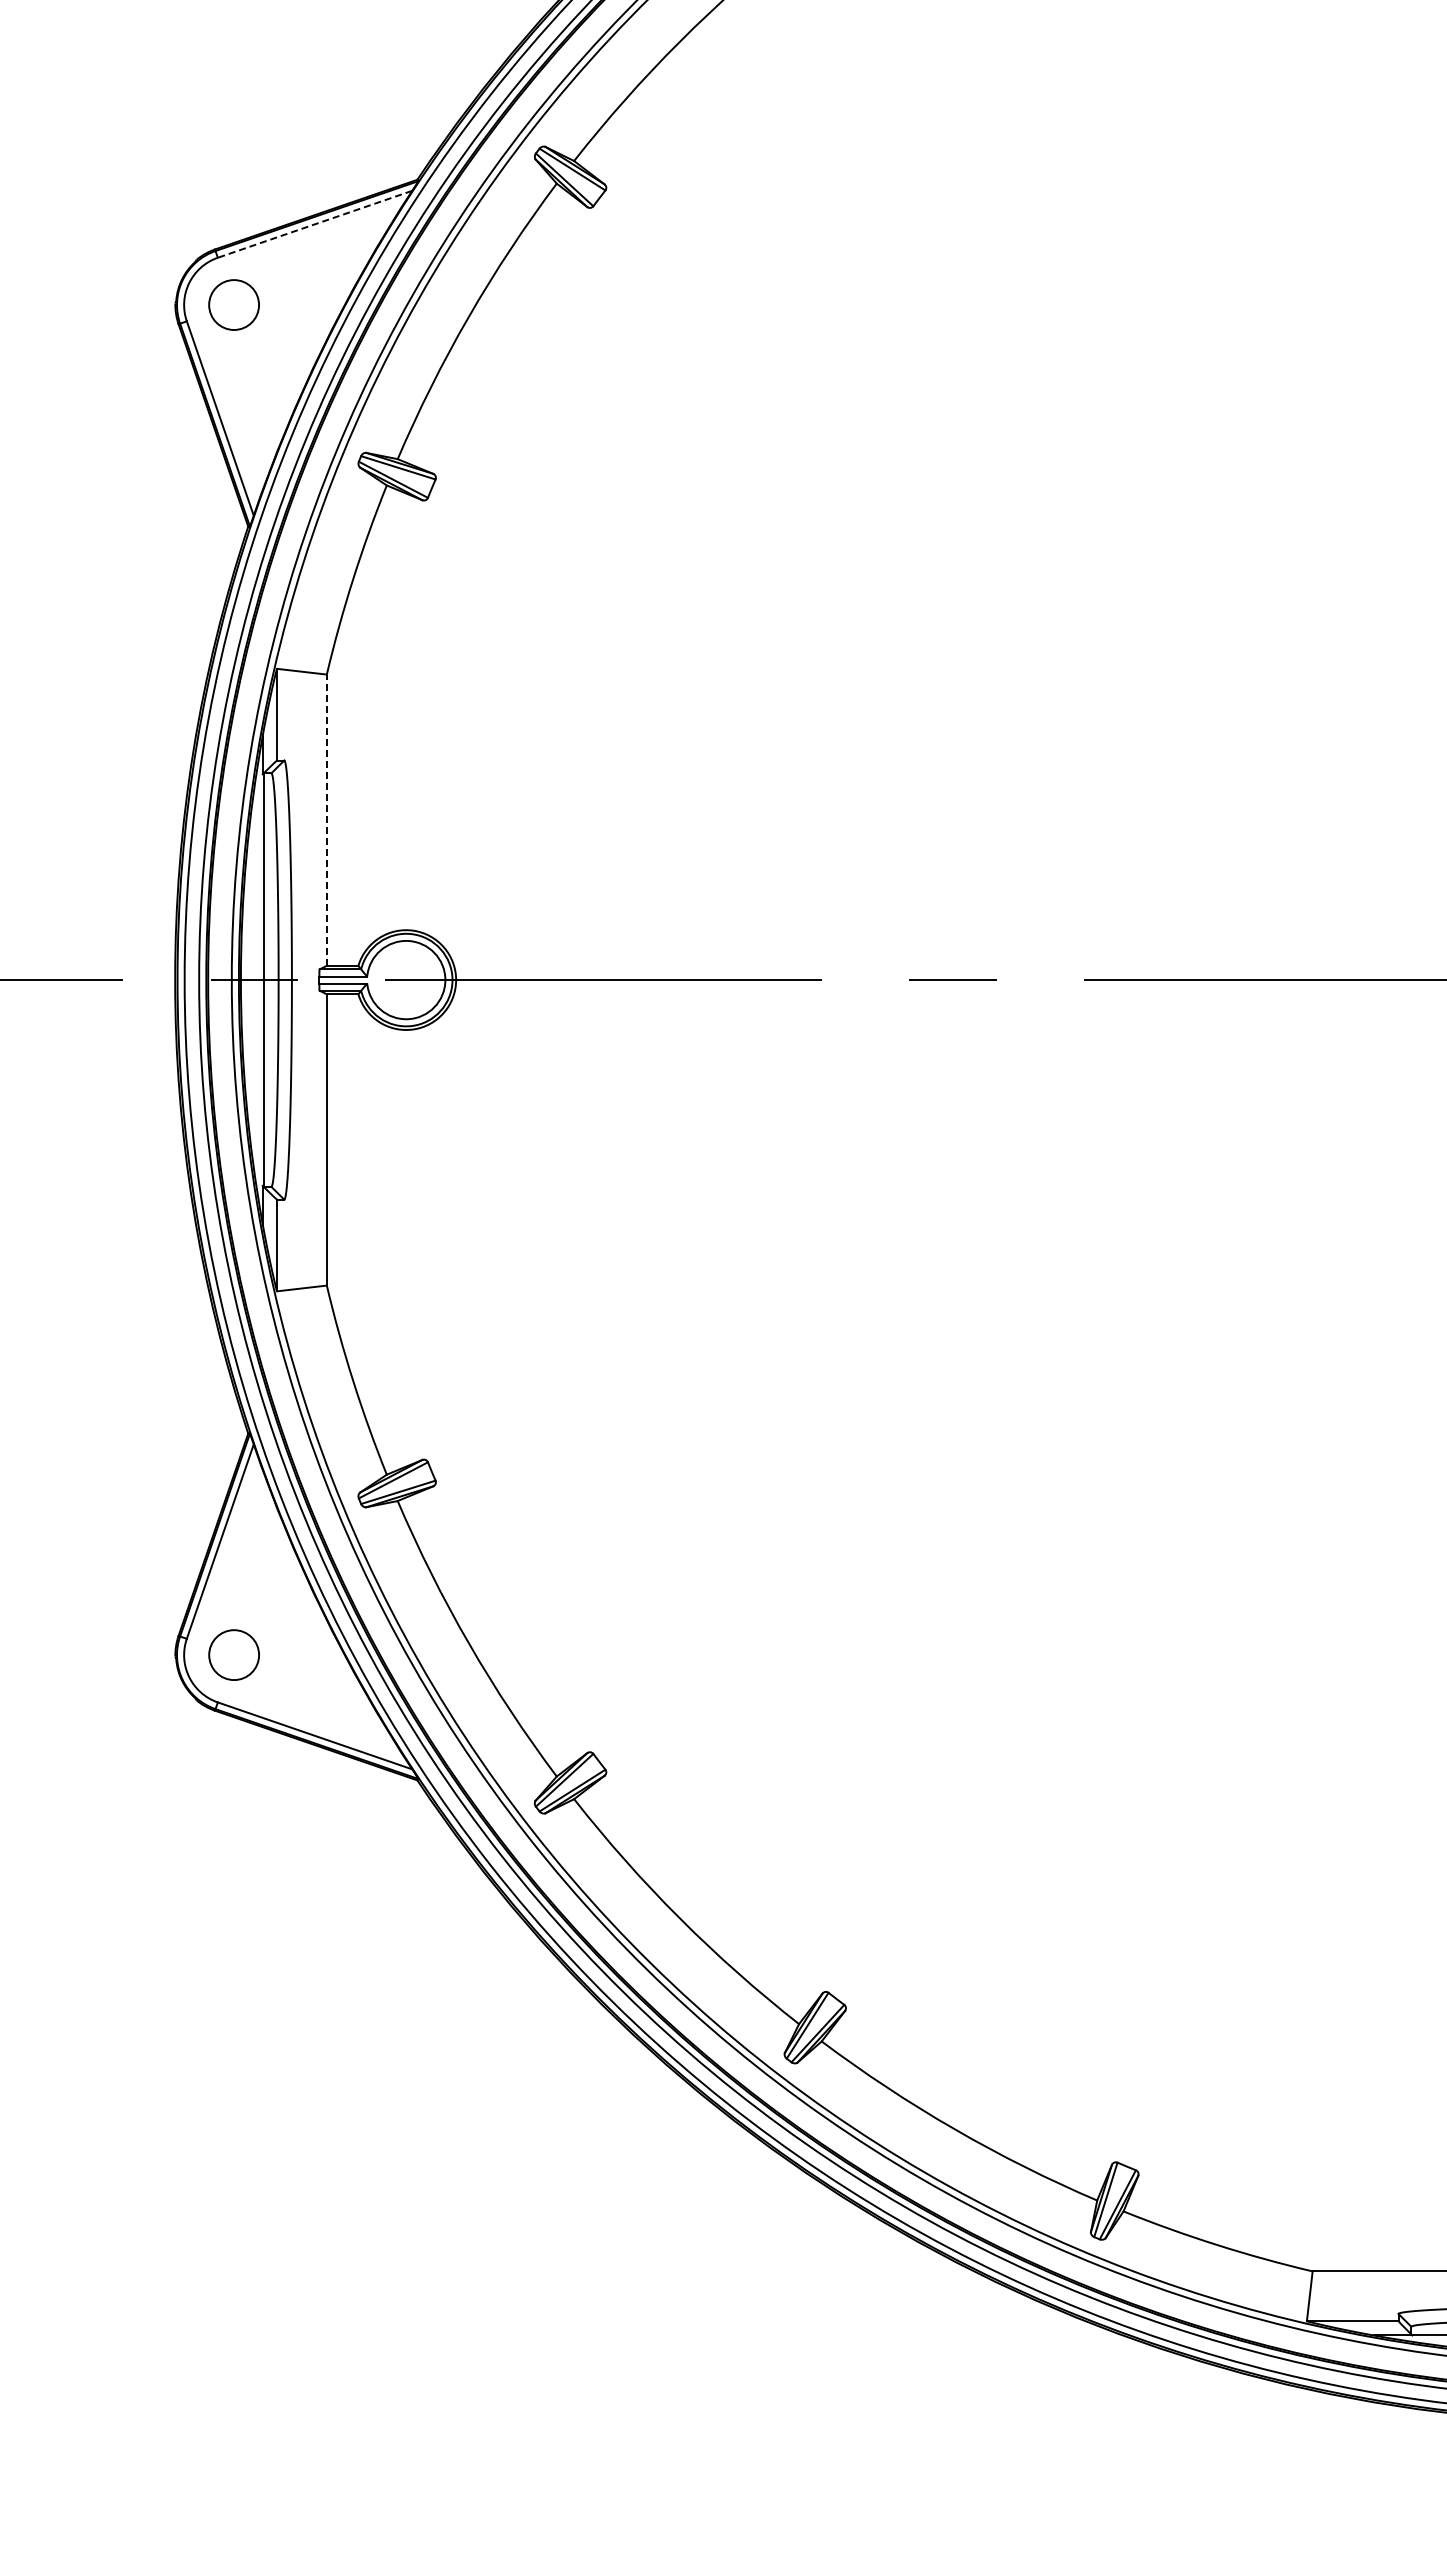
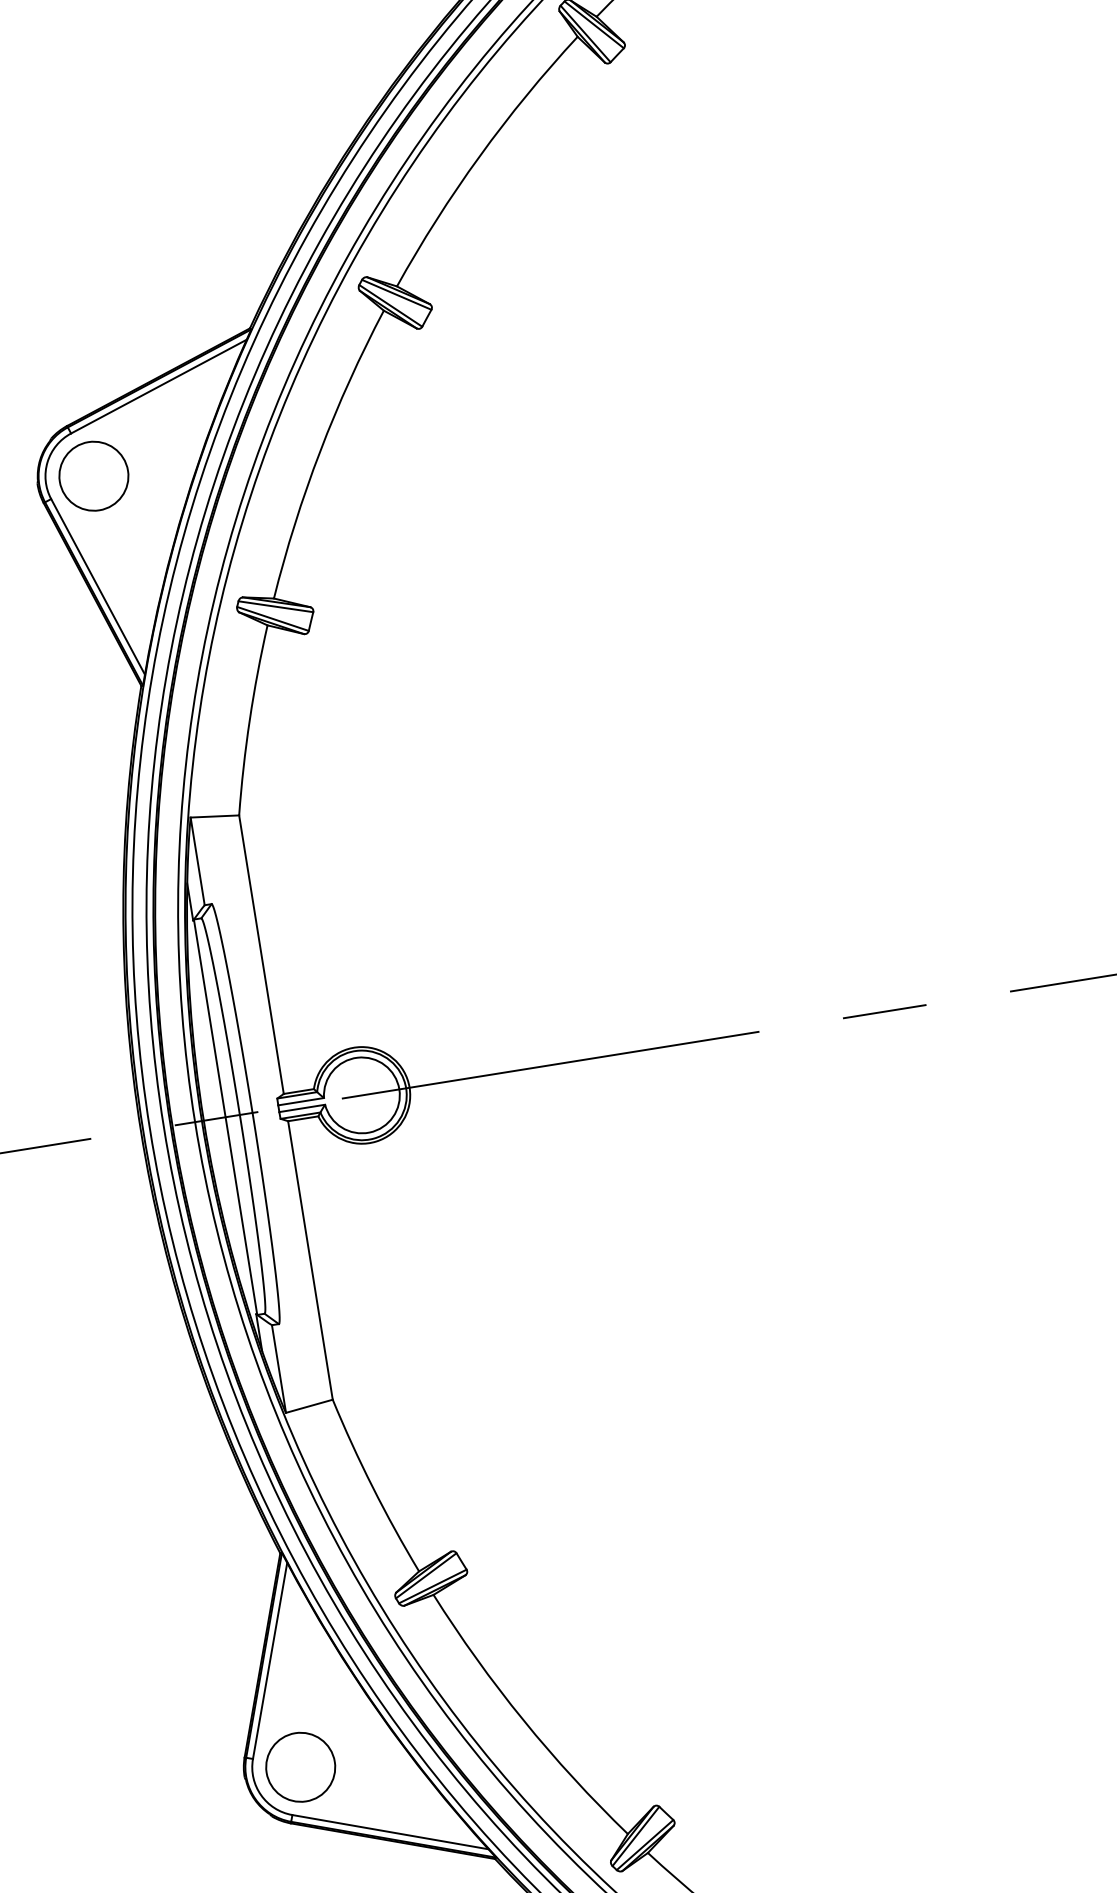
line: (315, 224) -> (159, 386), dashed -> solid
circle: (233, 304) -> (93, 475), size x1.43
line: (326, 820) -> (261, 955), dashed -> solid
circle: (233, 1654) -> (300, 1766), size x1.43

